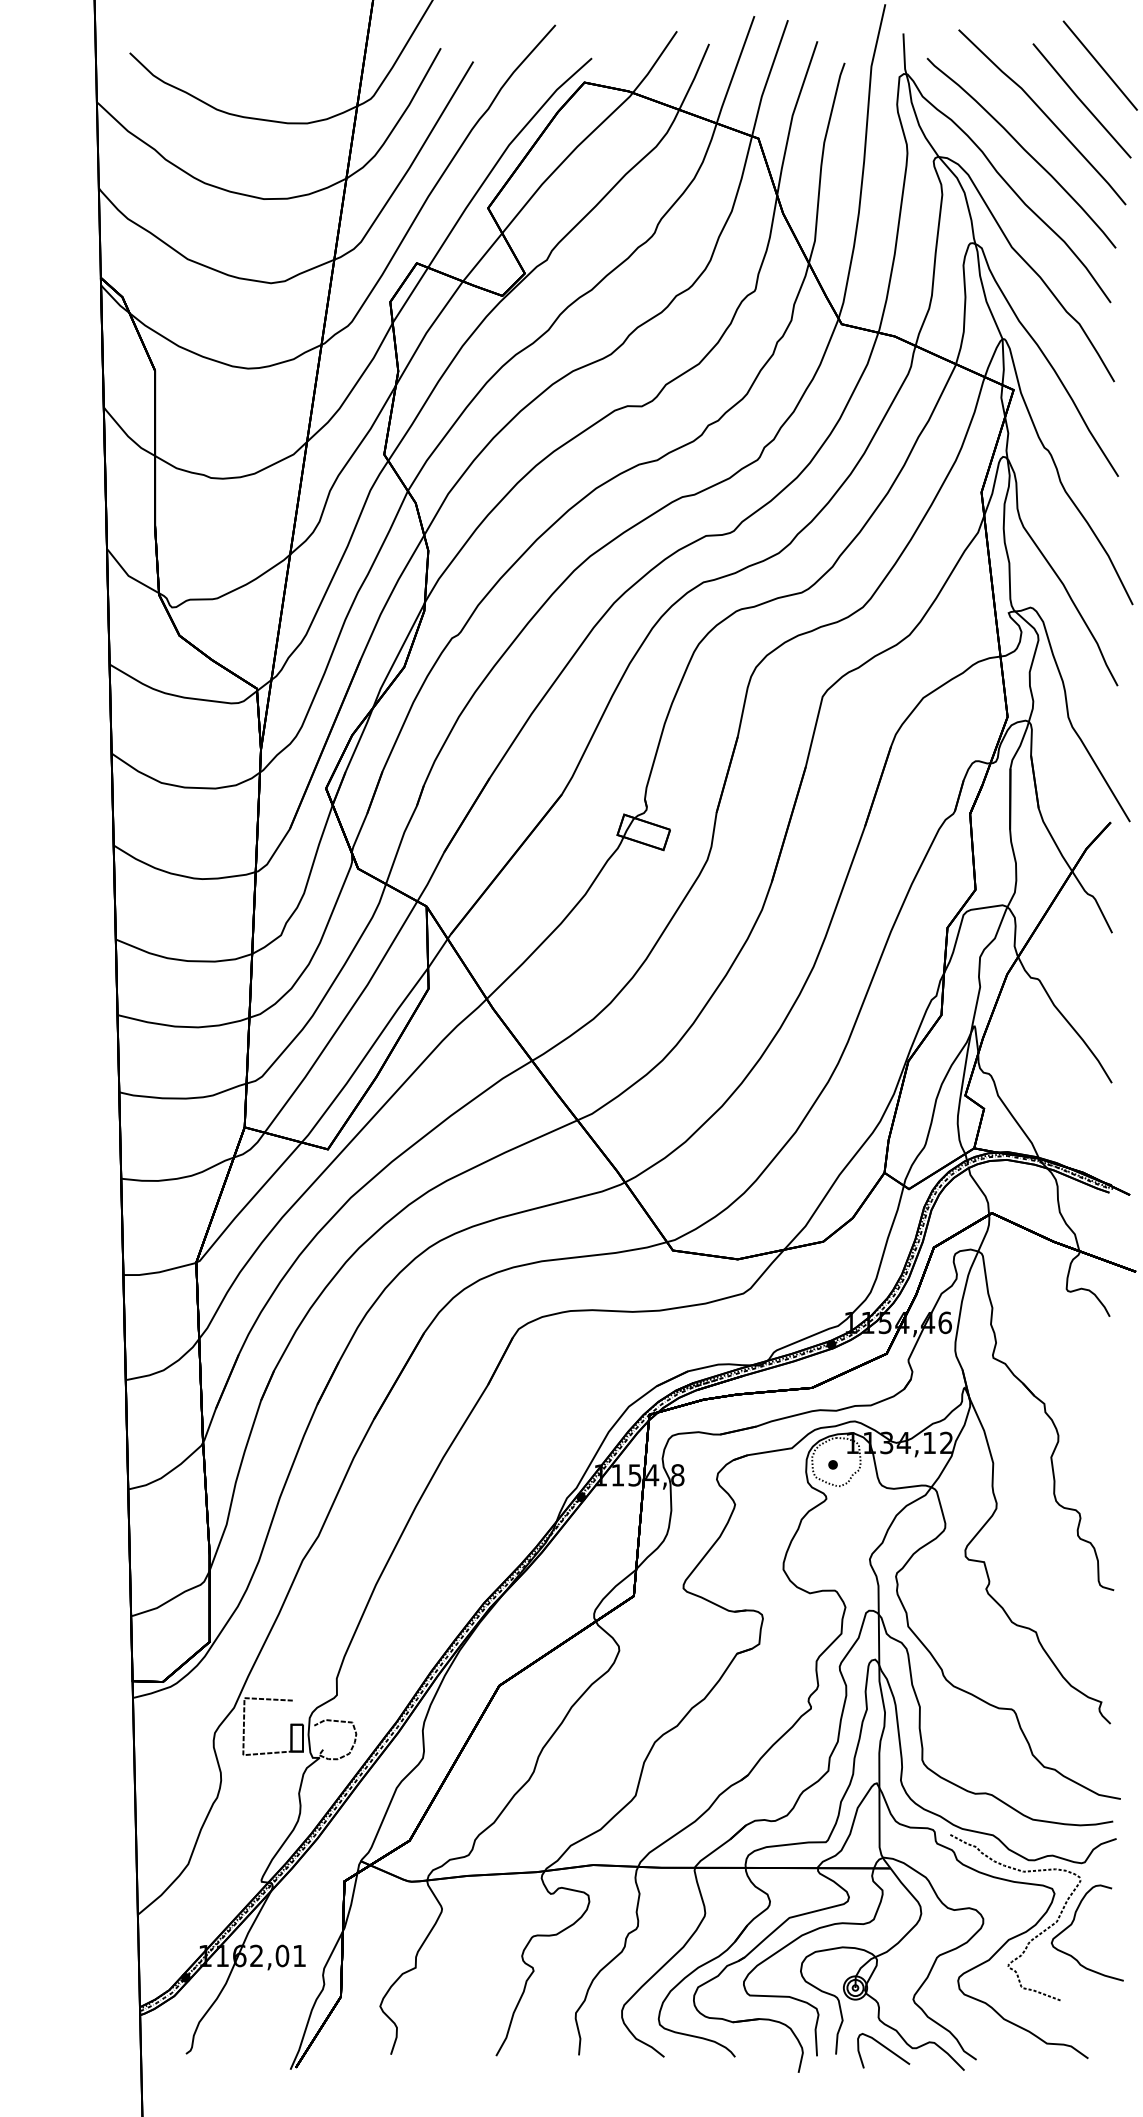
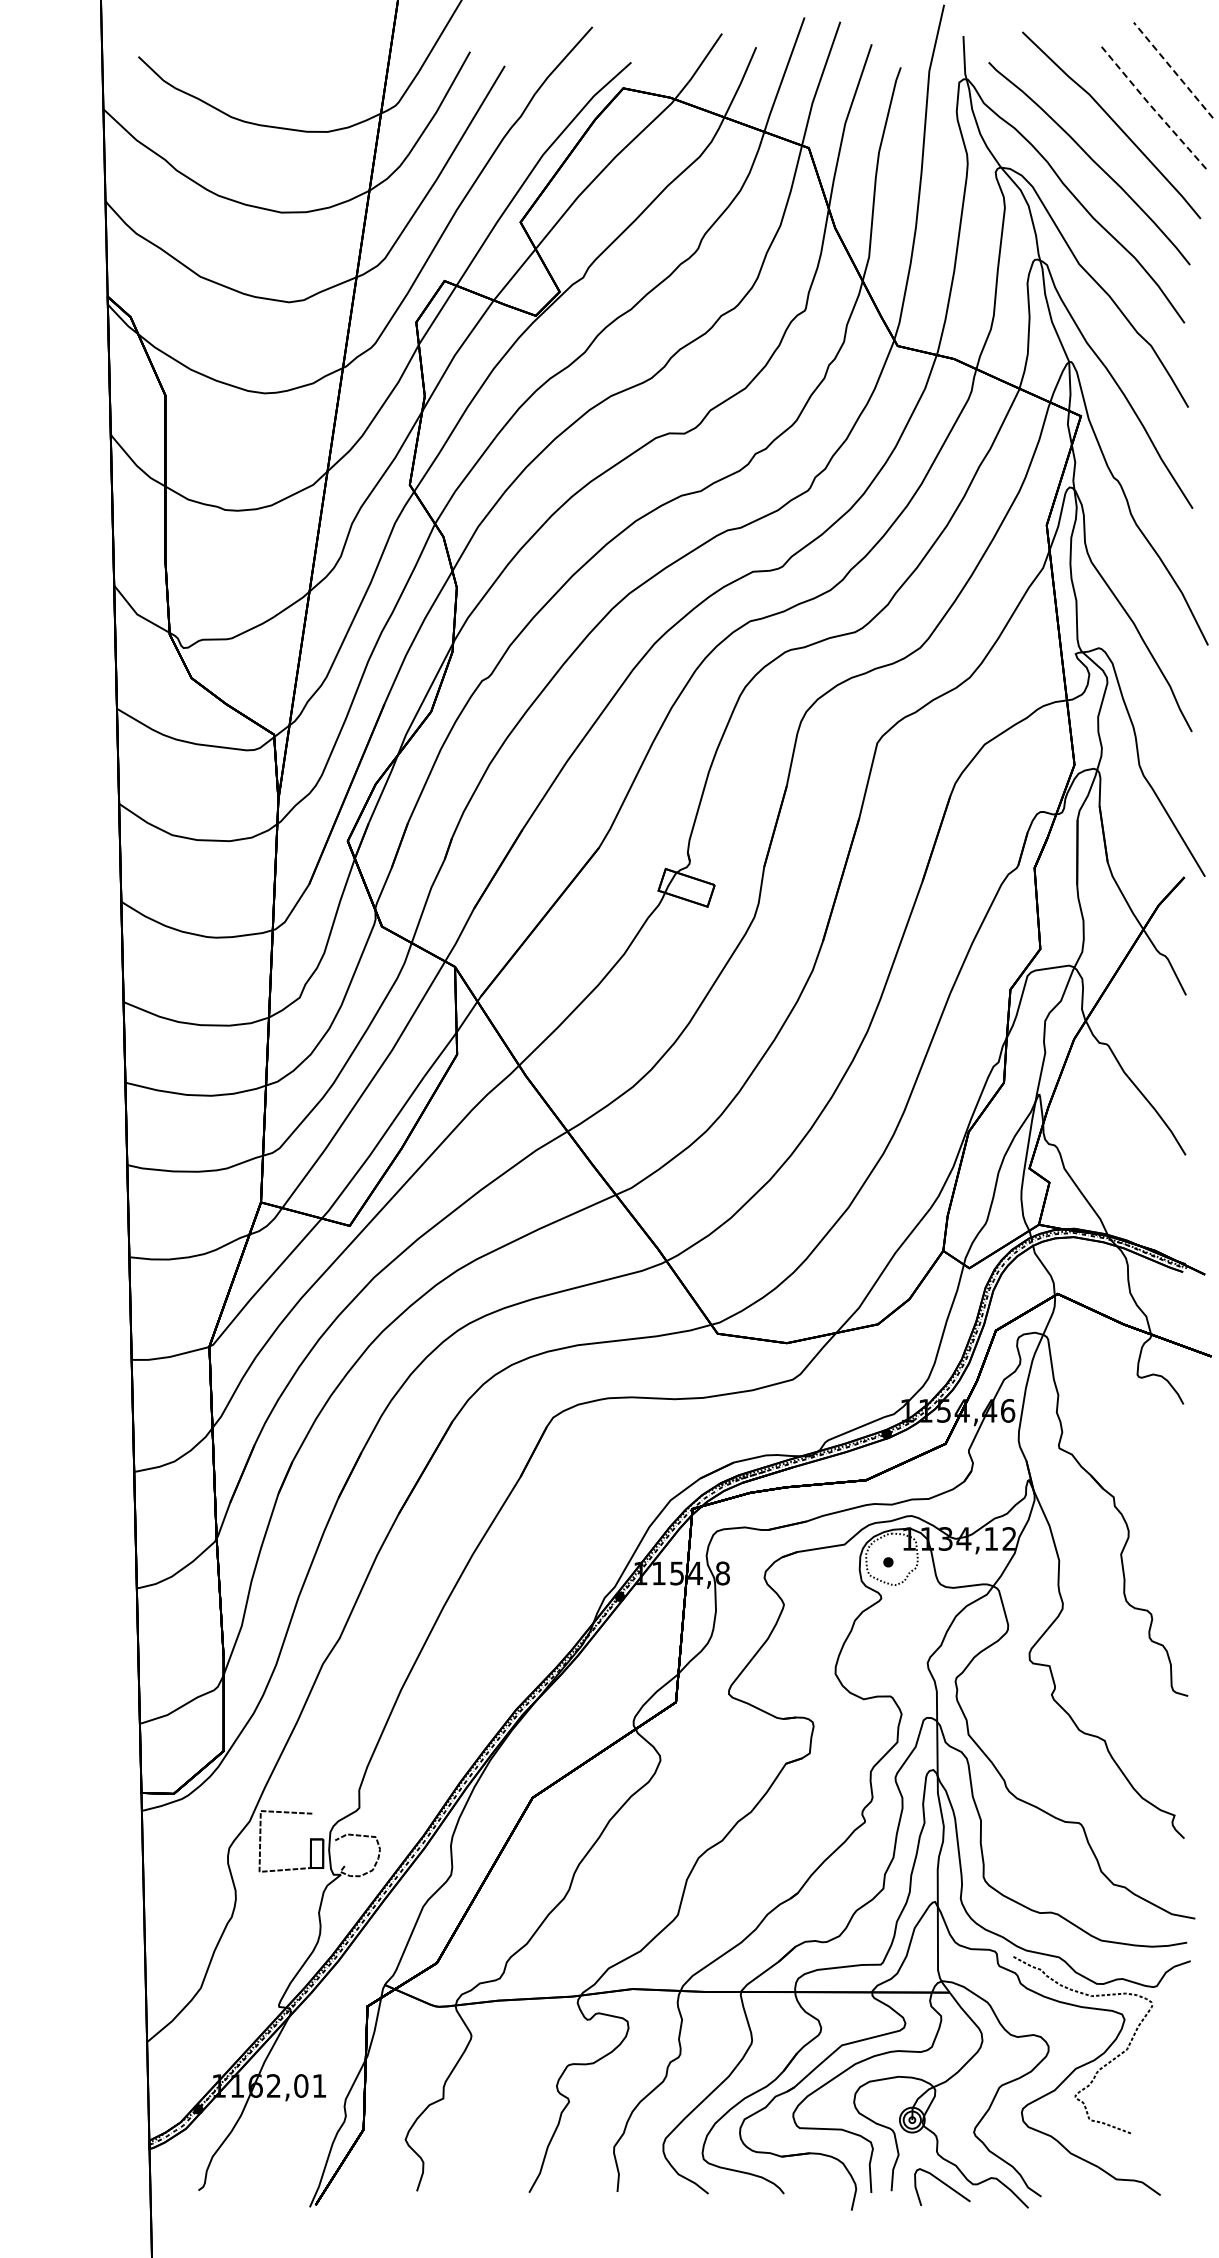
line: (1100, 65) -> (1173, 70), solid -> dashed
line: (1080, 100) -> (1152, 107), solid -> dashed
curve: (1072, 1924) -> (1143, 2052), removed

